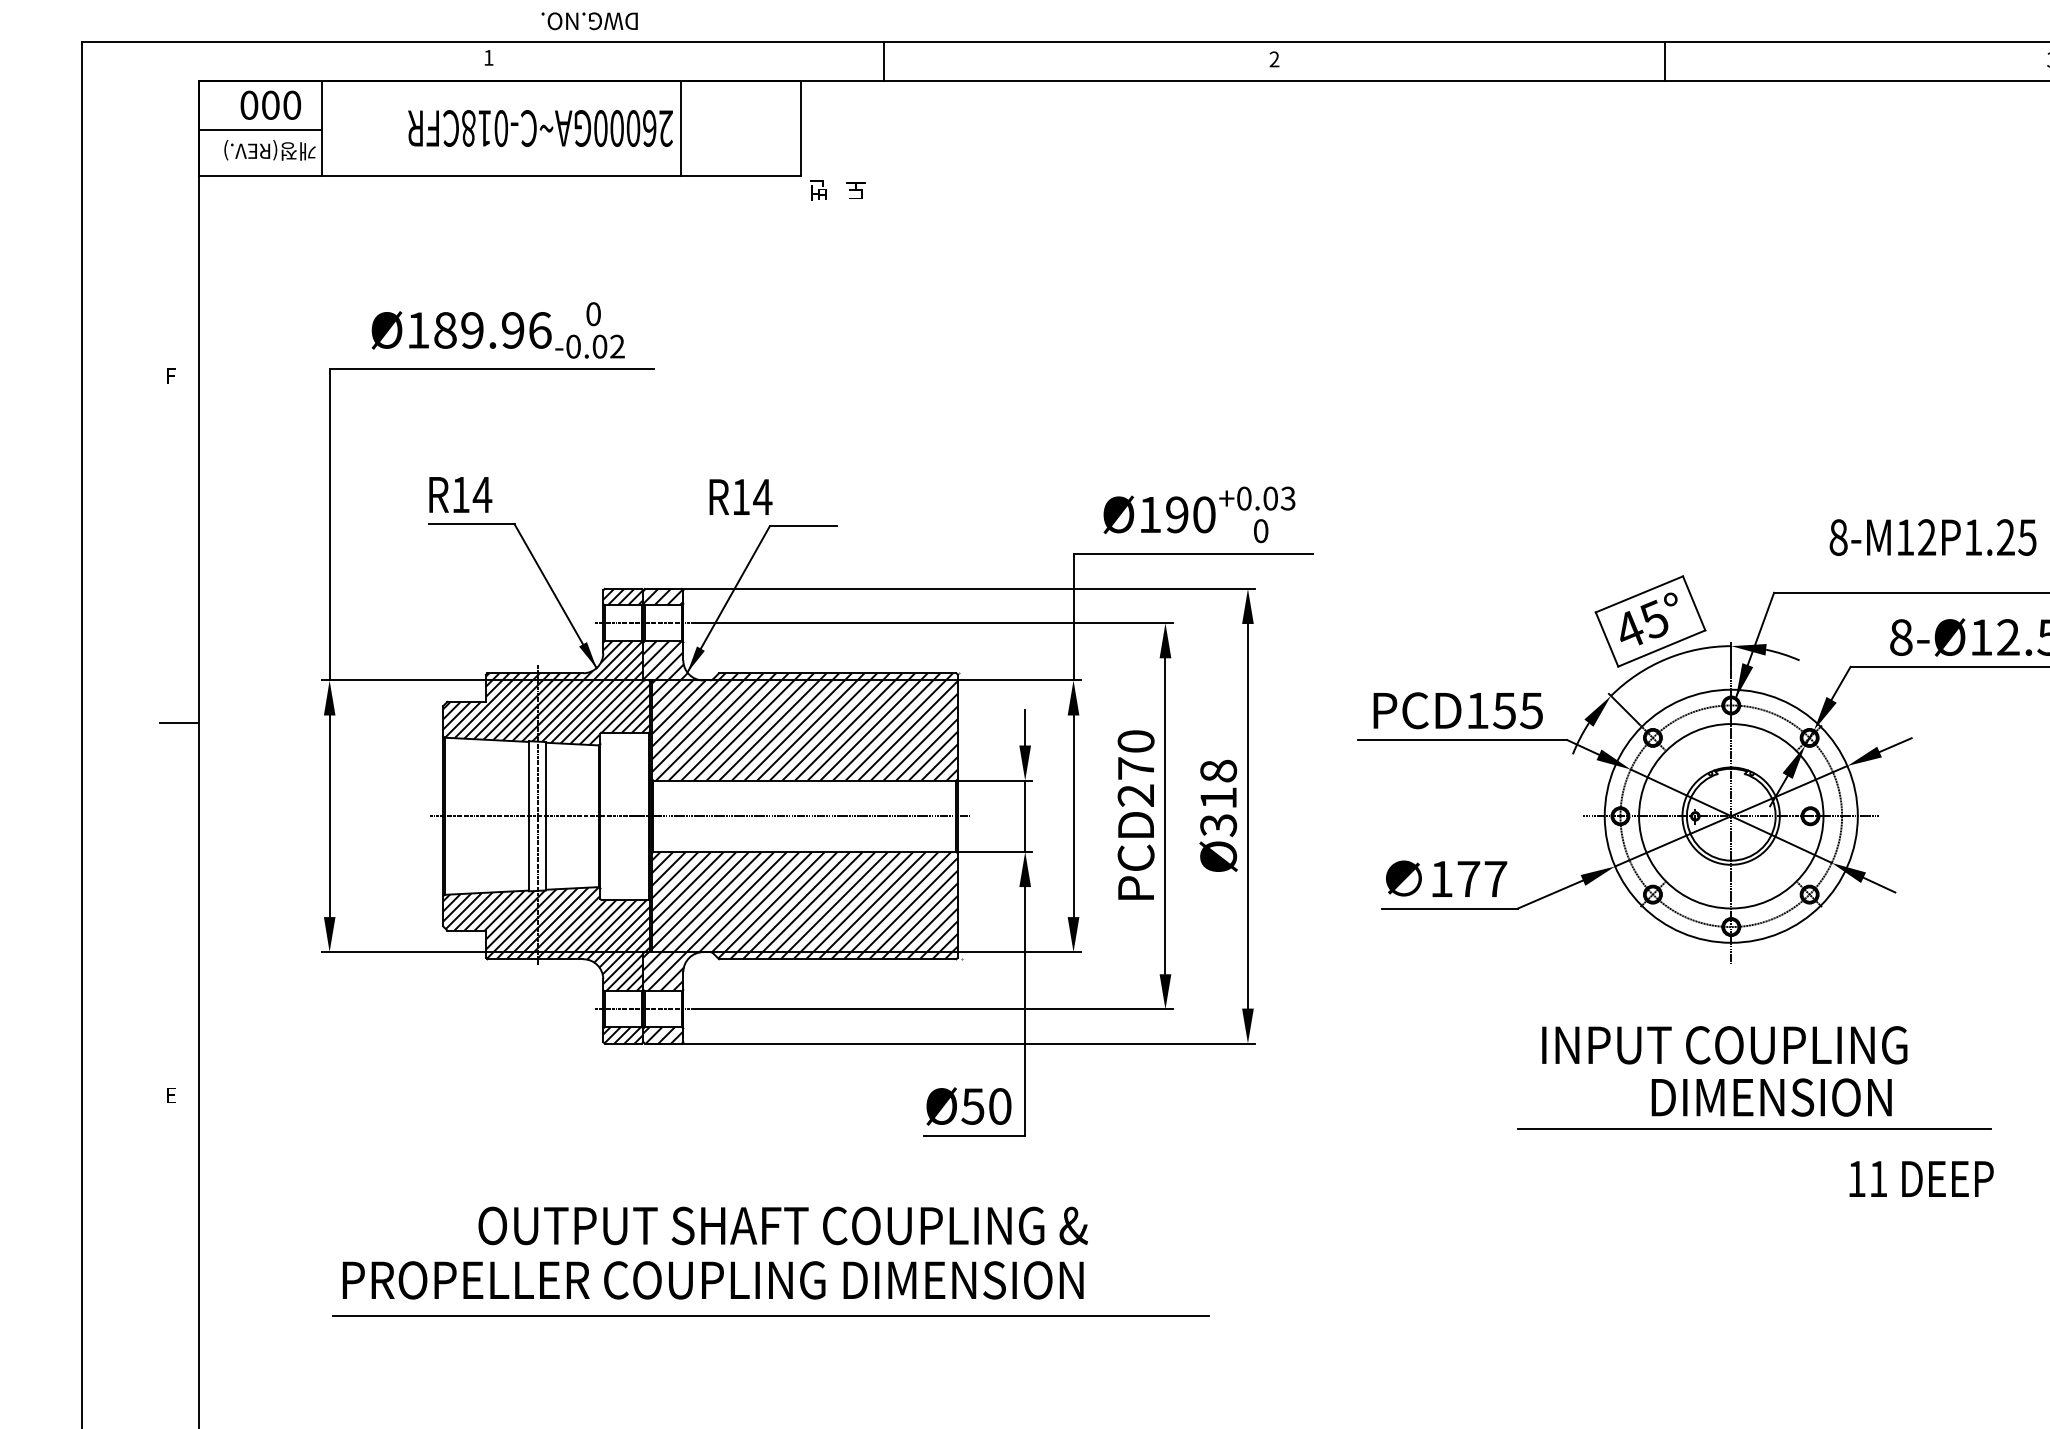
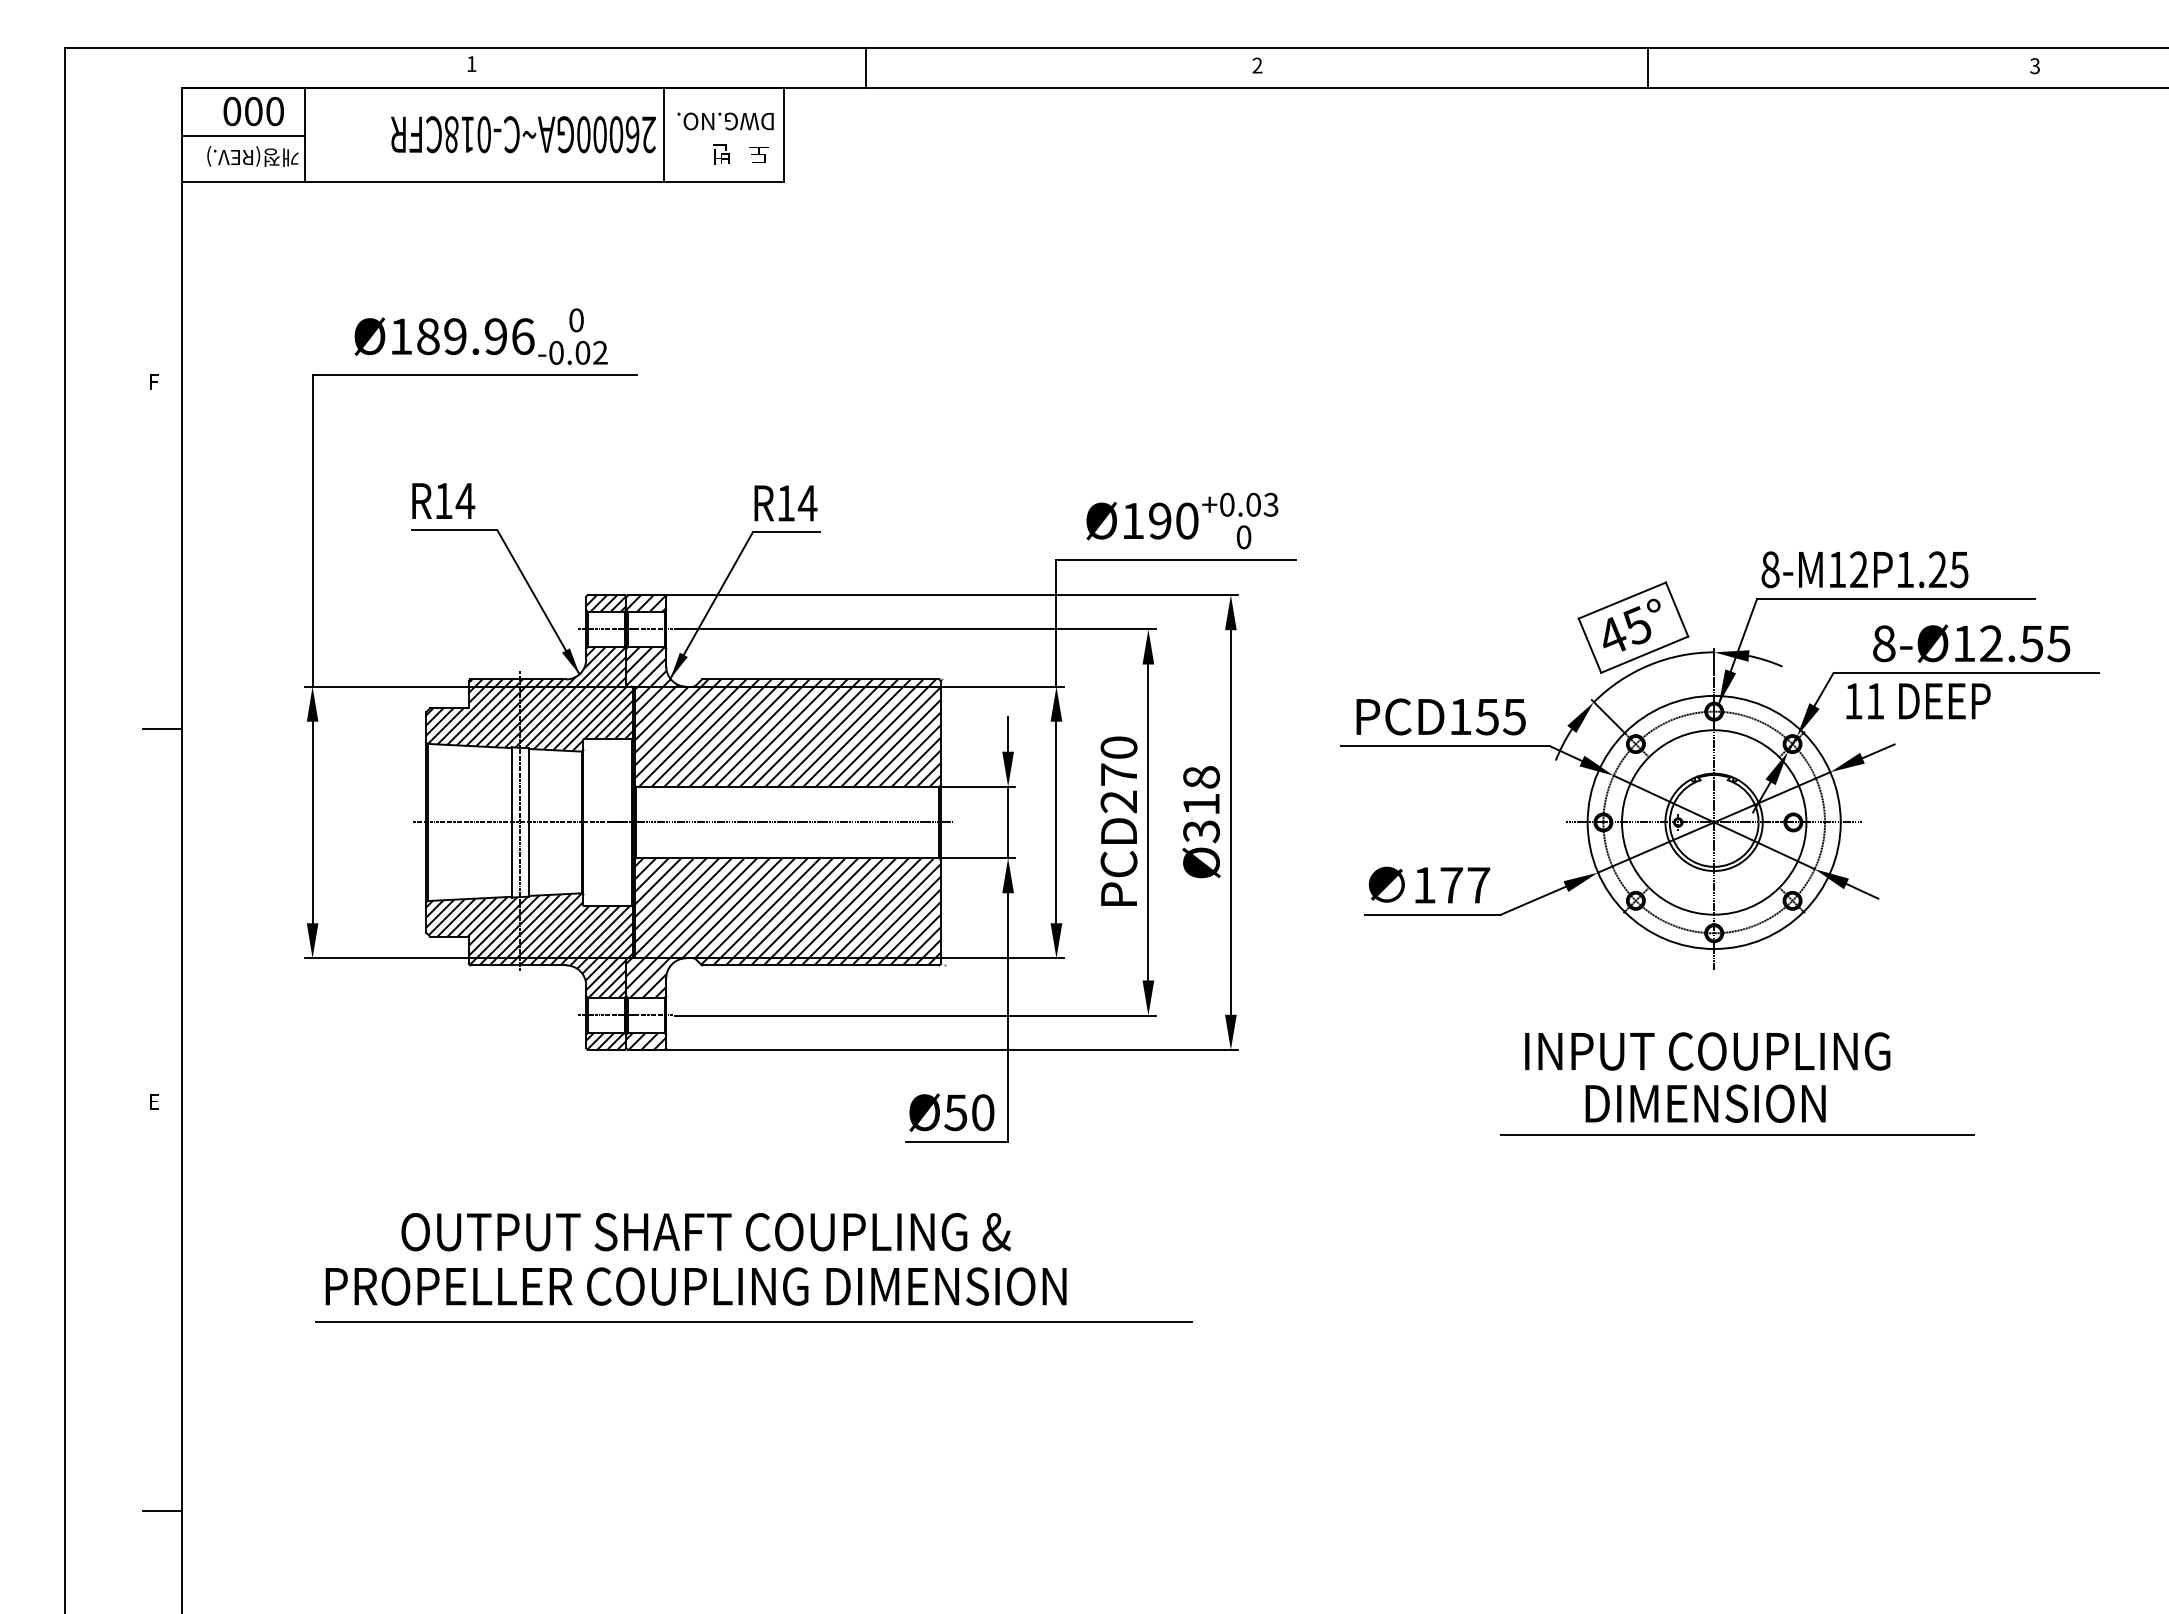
text: (589, 21) -> (725, 121), moved
text: (837, 190) -> (740, 154), moved
text: (740, 497) -> (785, 503), moved
text: (1932, 537) -> (1864, 569), moved
text: (1771, 1097) -> (1705, 1103), moved
text: (1921, 1179) -> (1918, 701), moved
text: (782, 1226) -> (705, 1232), moved

